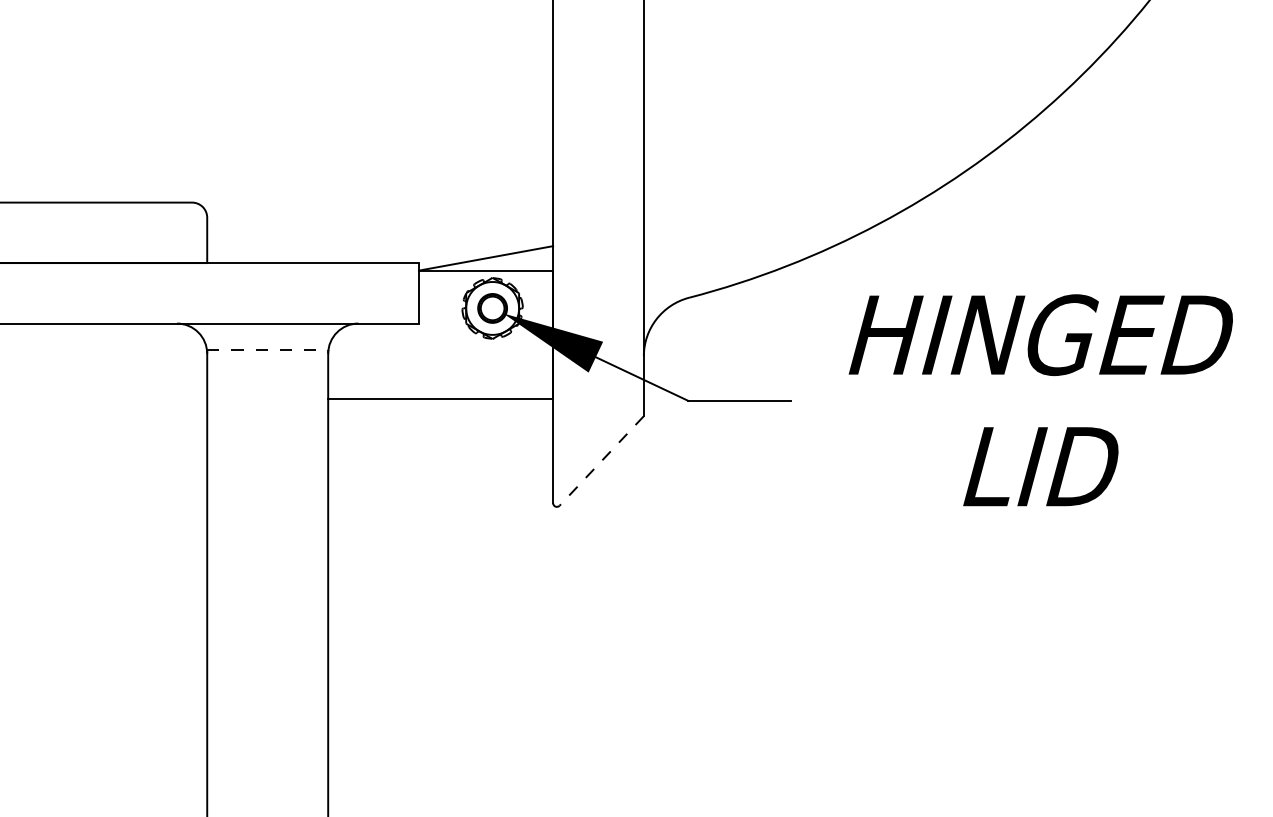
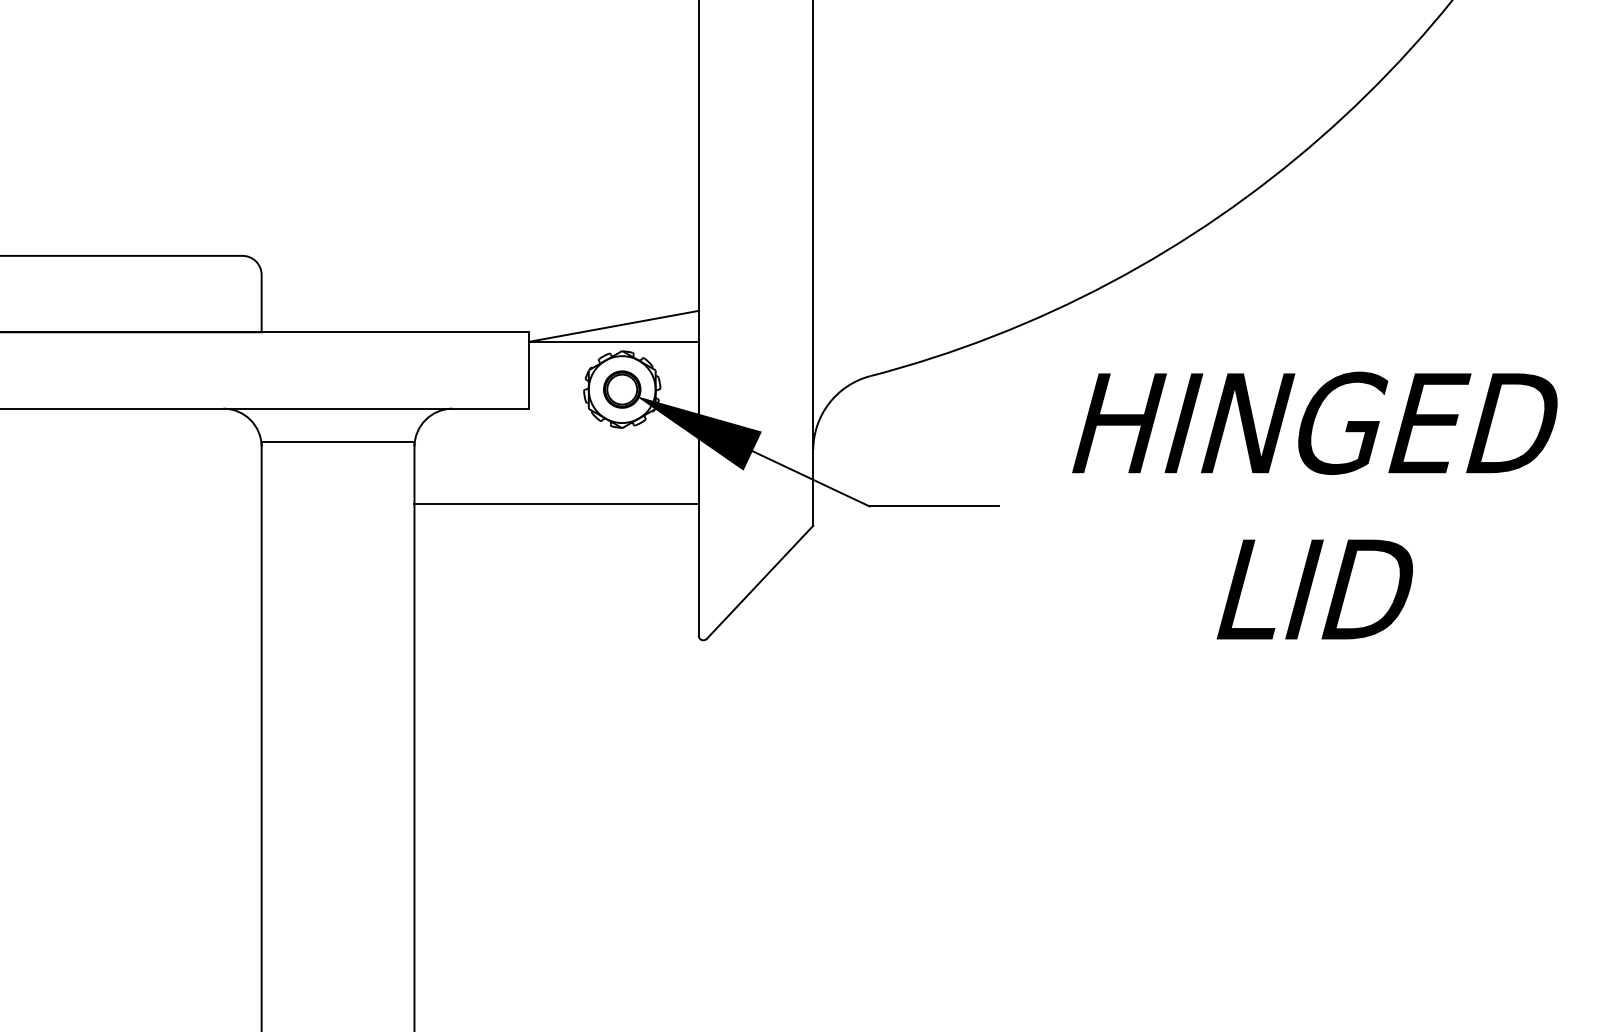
line: (268, 350) -> (339, 442), dashed -> solid
line: (601, 461) -> (759, 582), dashed -> solid

